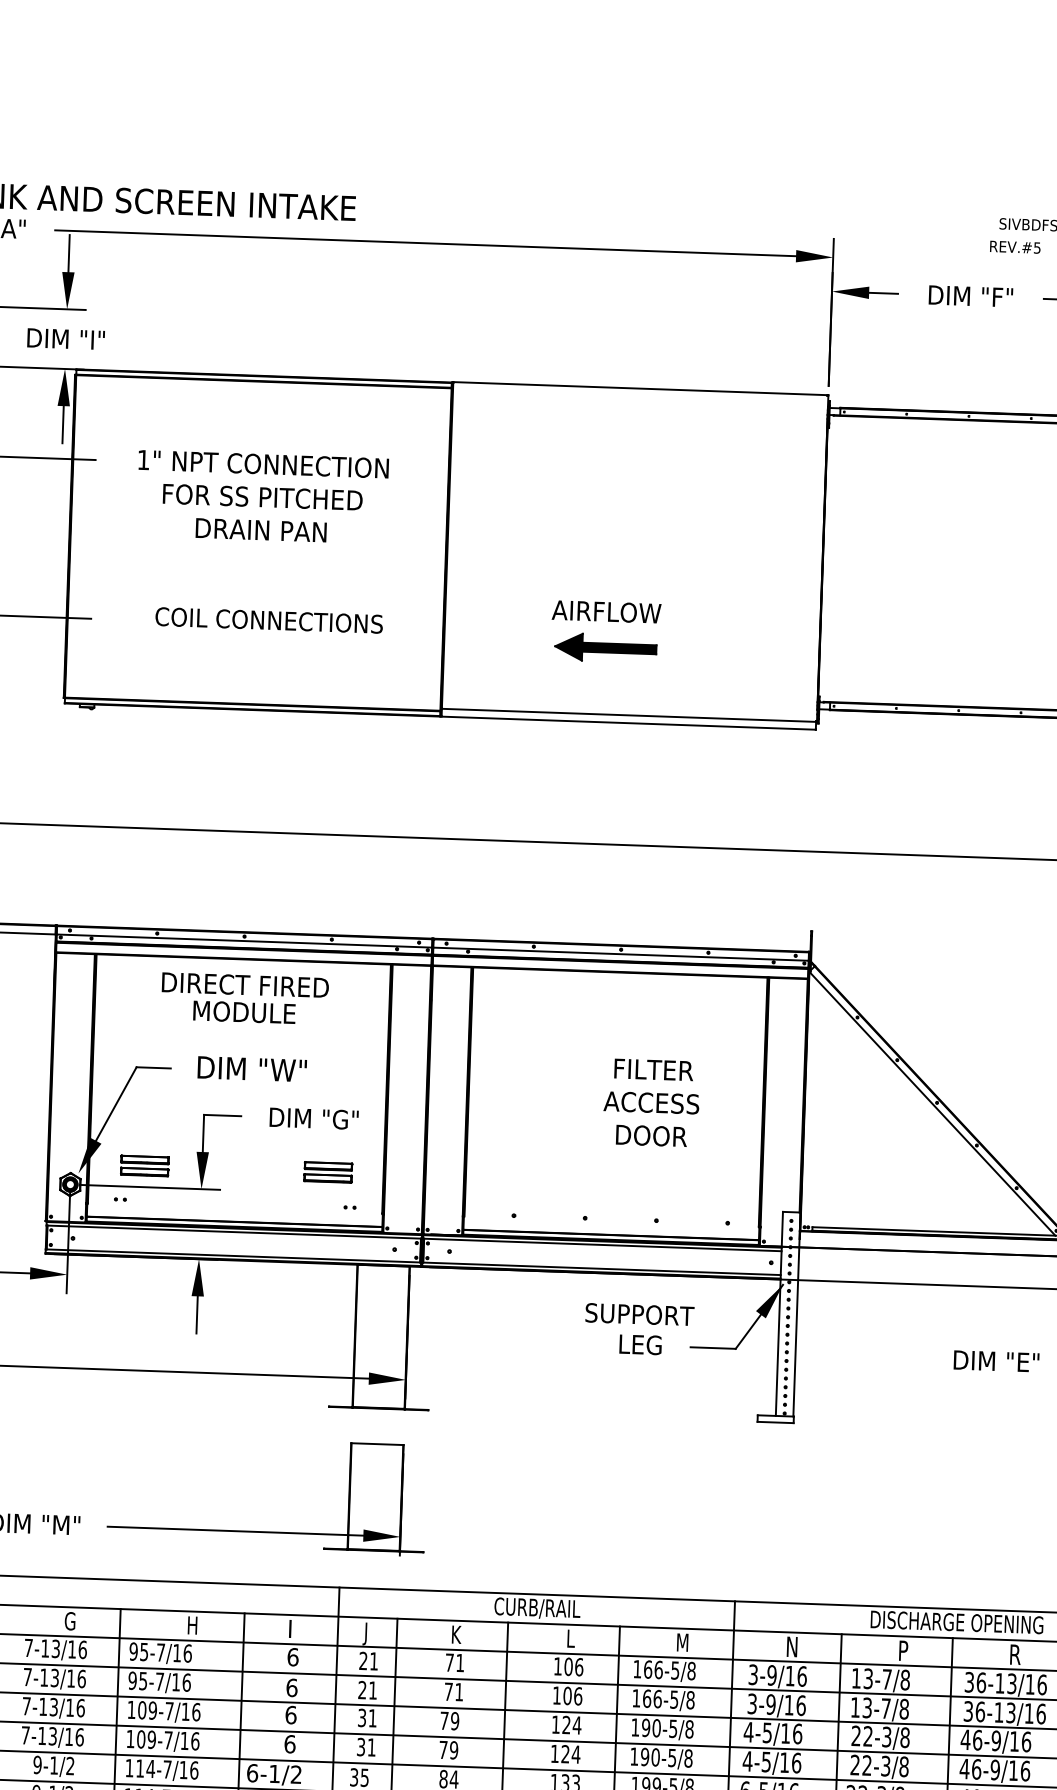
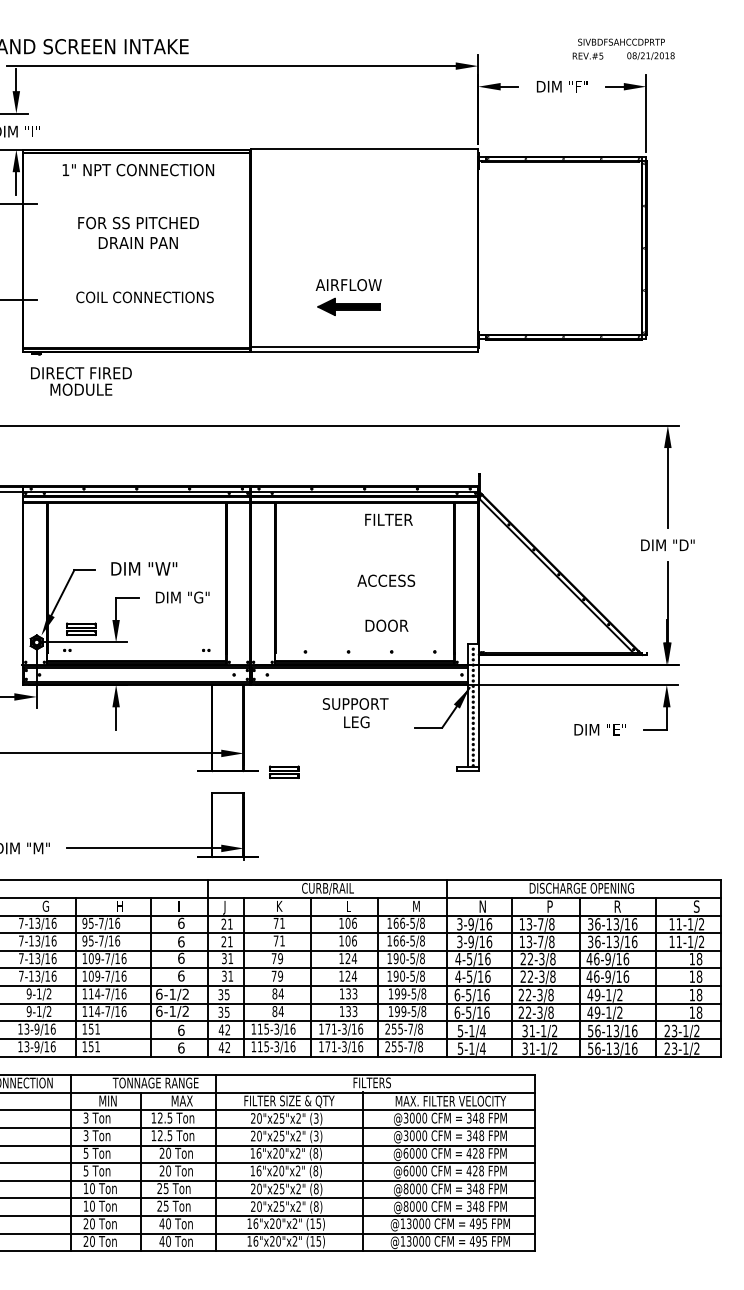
text: (263, 464) -> (138, 170), moved
text: (245, 998) -> (81, 381), moved
text: (653, 1069) -> (388, 519), moved
text: (650, 1135) -> (386, 625), moved
part: (328, 1170) -> (284, 771), moved
text: (639, 1330) -> (355, 713), moved

